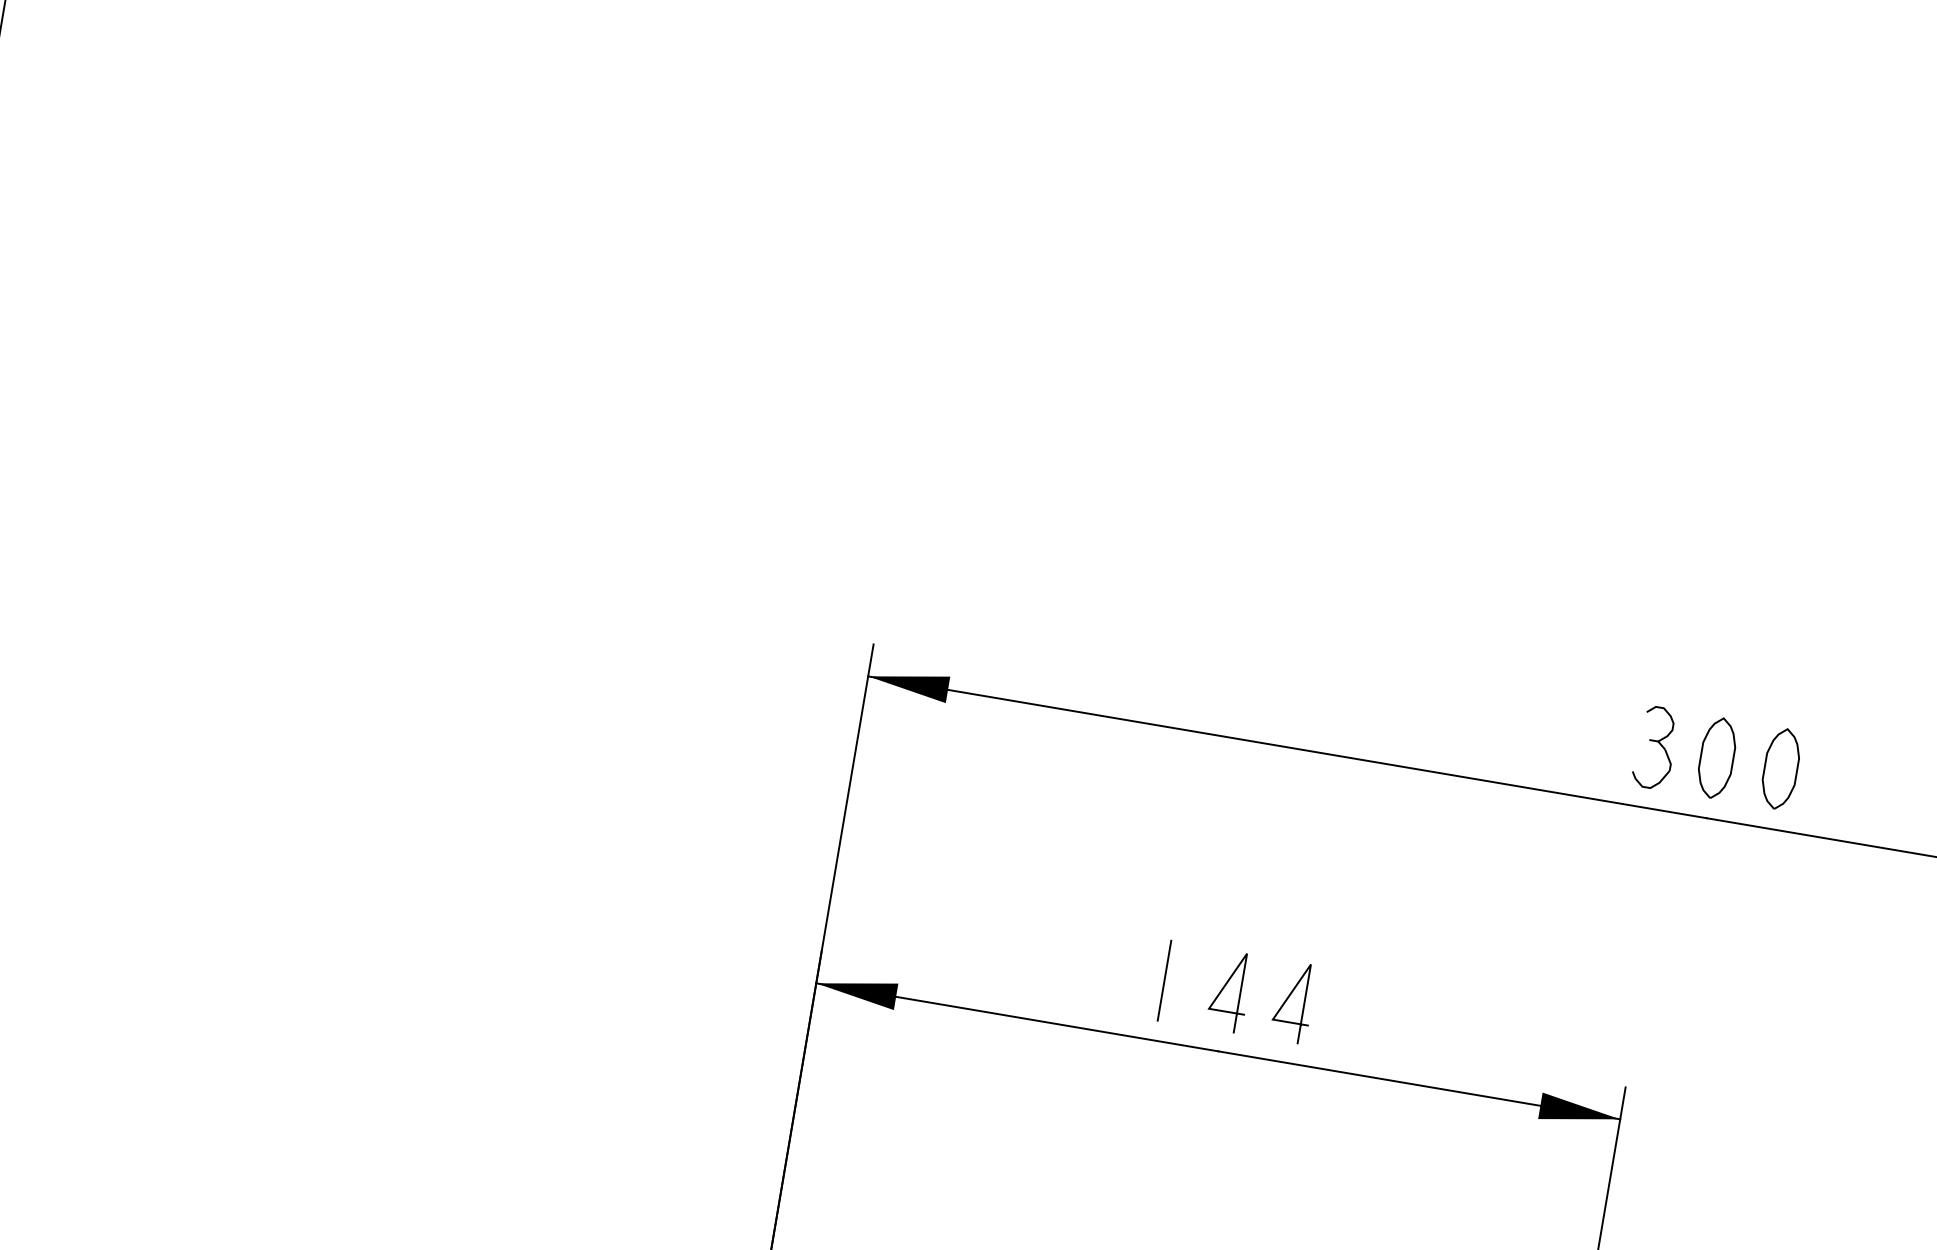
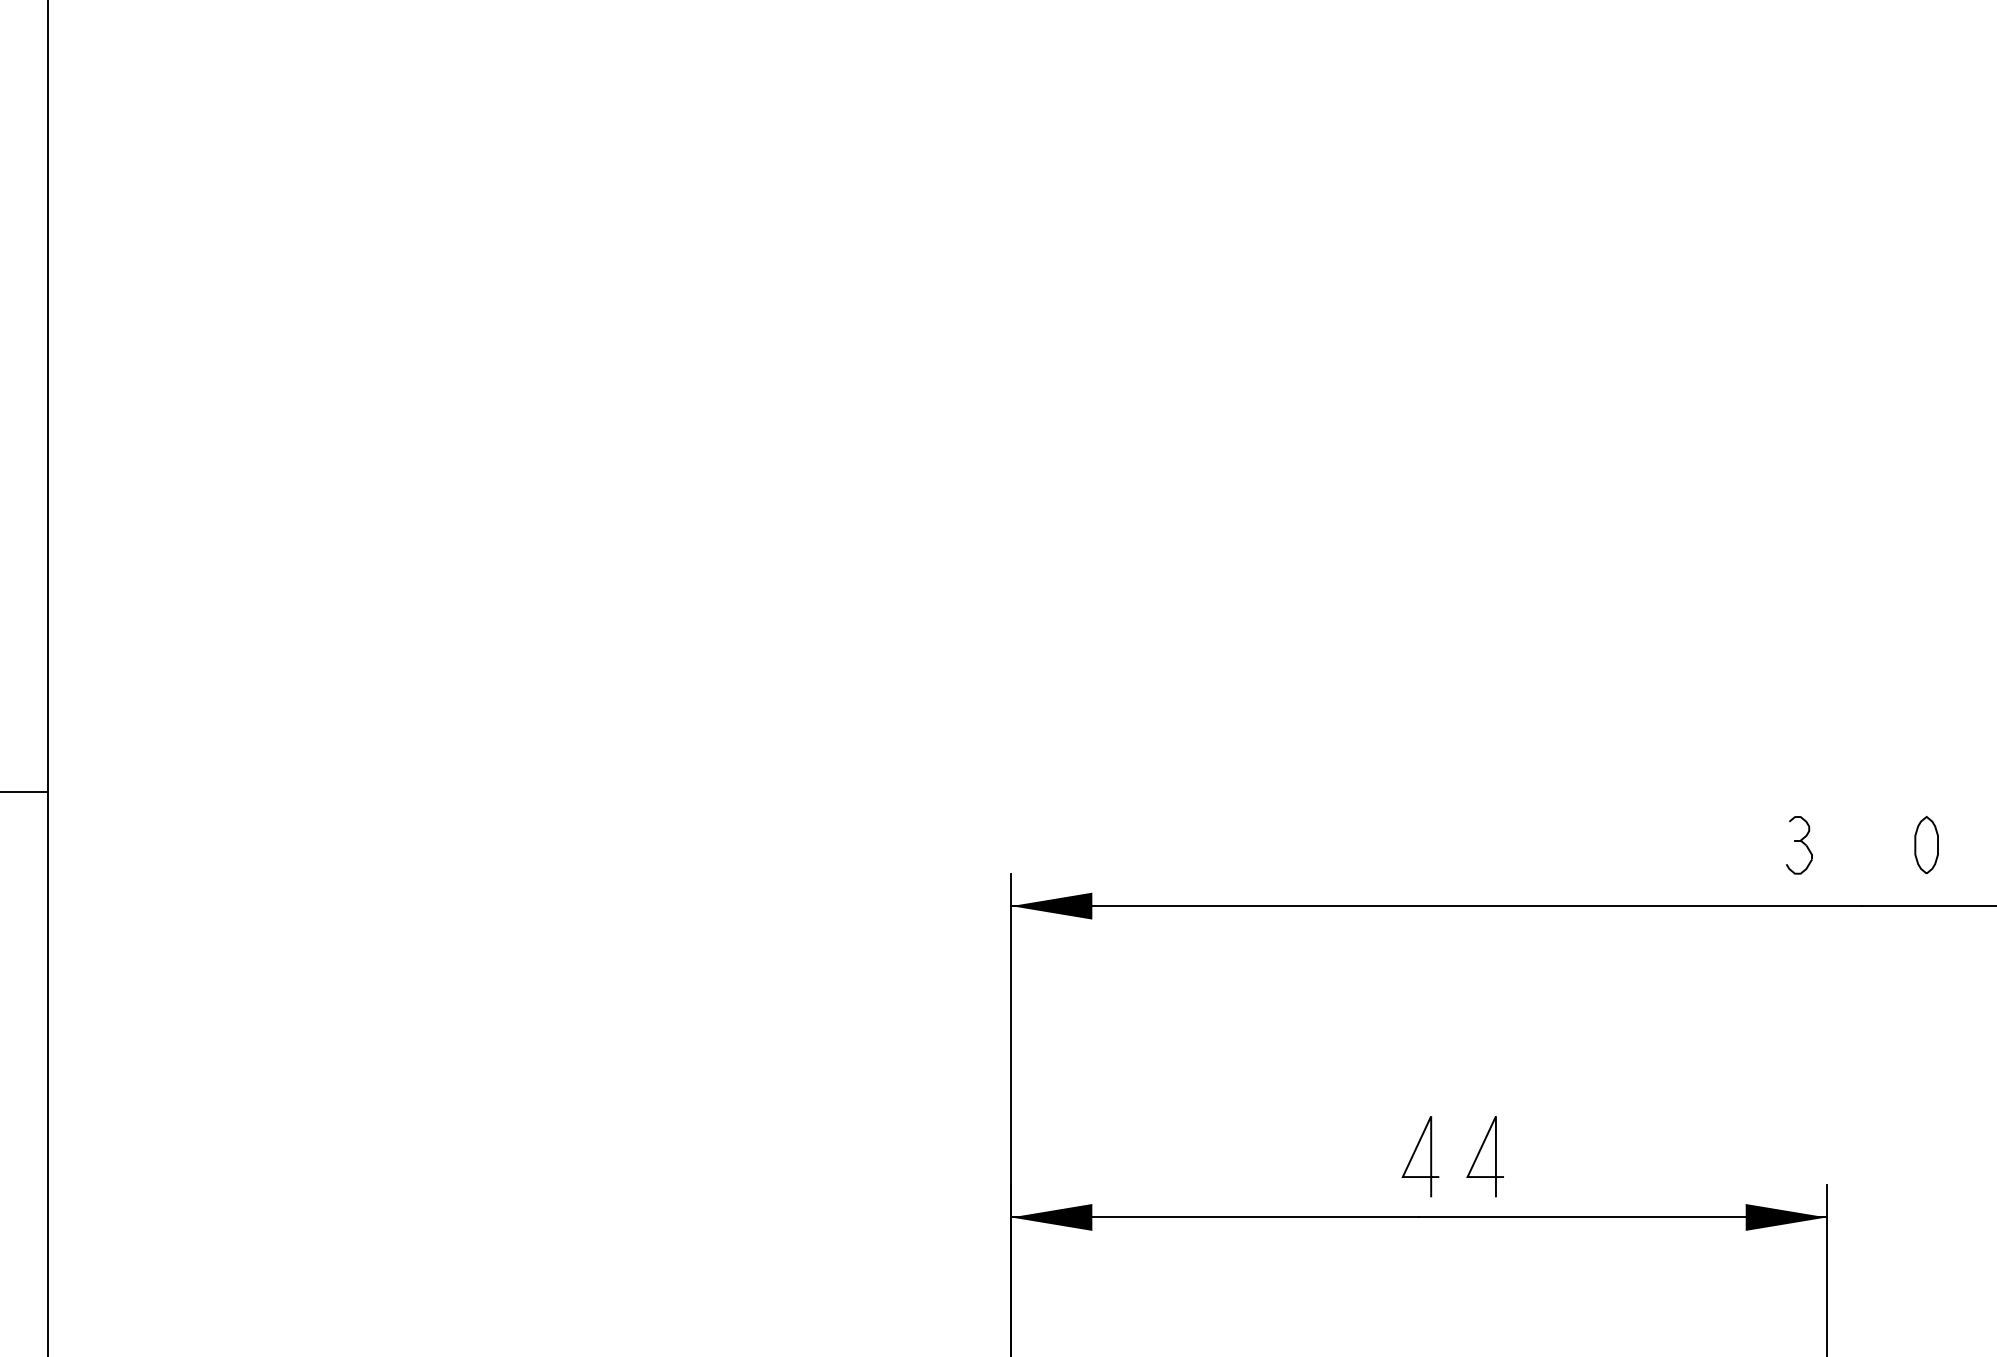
part: (1655, 748) -> (1799, 845), size x0.7
part: (1716, 758) -> (1861, 845), removed
part: (1780, 768) -> (1926, 844), size x0.7
line: (1164, 980) -> (1354, 1156), removed

